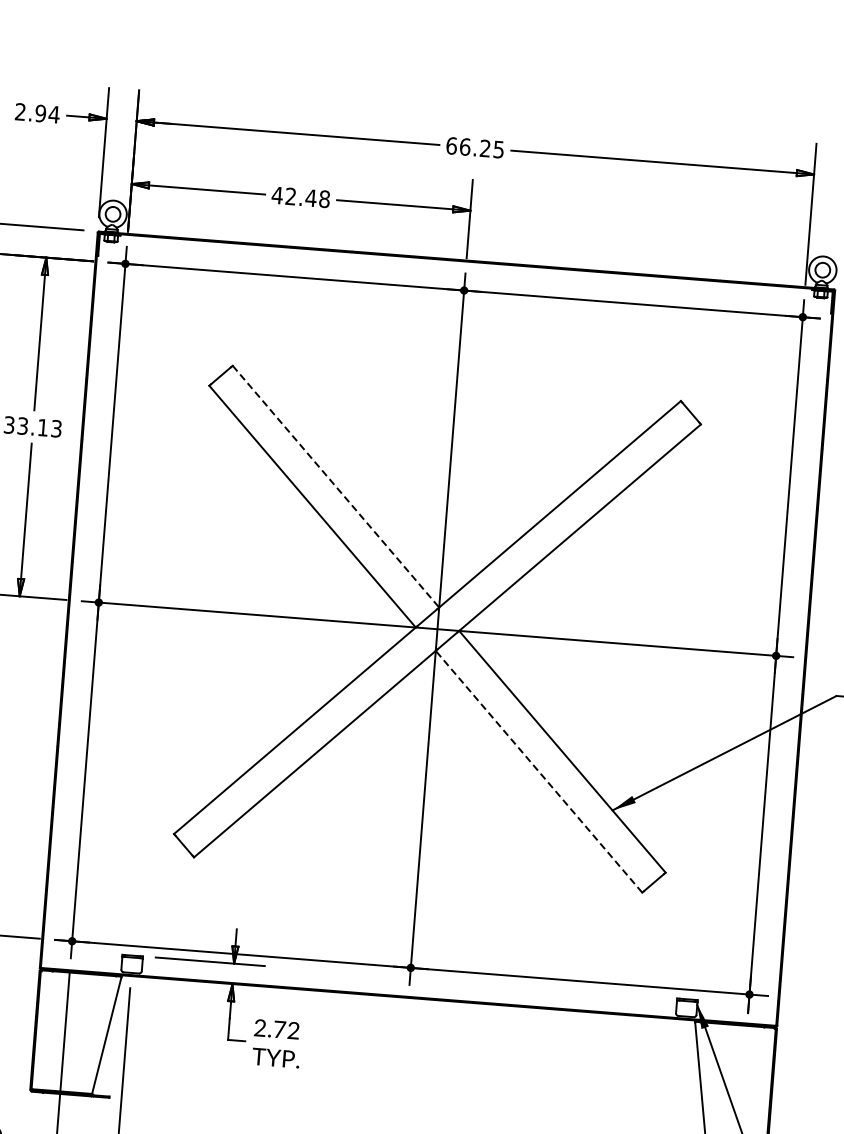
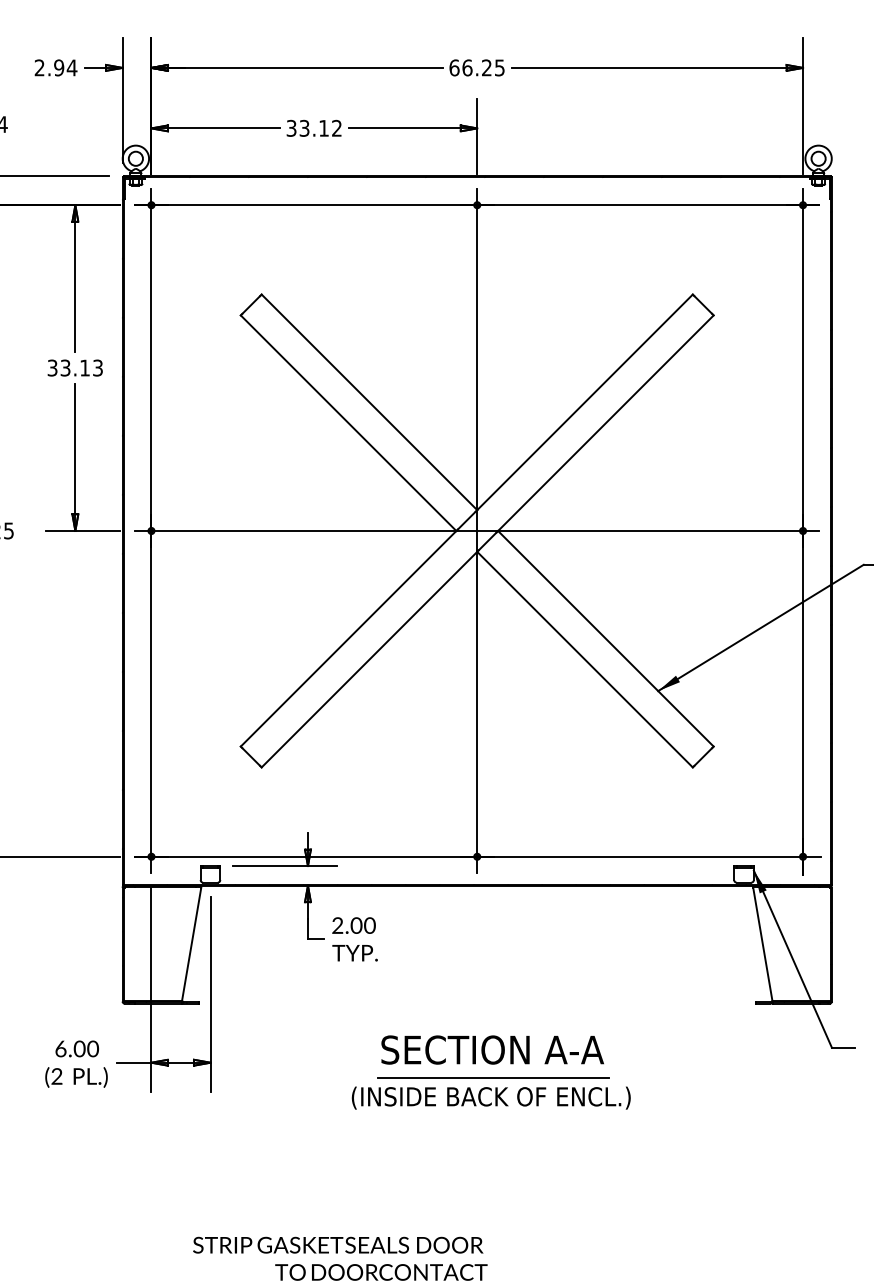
text: (301, 196) -> (314, 127), 42.48 -> 33.12
line: (335, 486) -> (369, 402), dashed -> solid
line: (538, 771) -> (584, 659), dashed -> solid
text: (285, 1029) -> (362, 925), 2.72 -> 2.00

